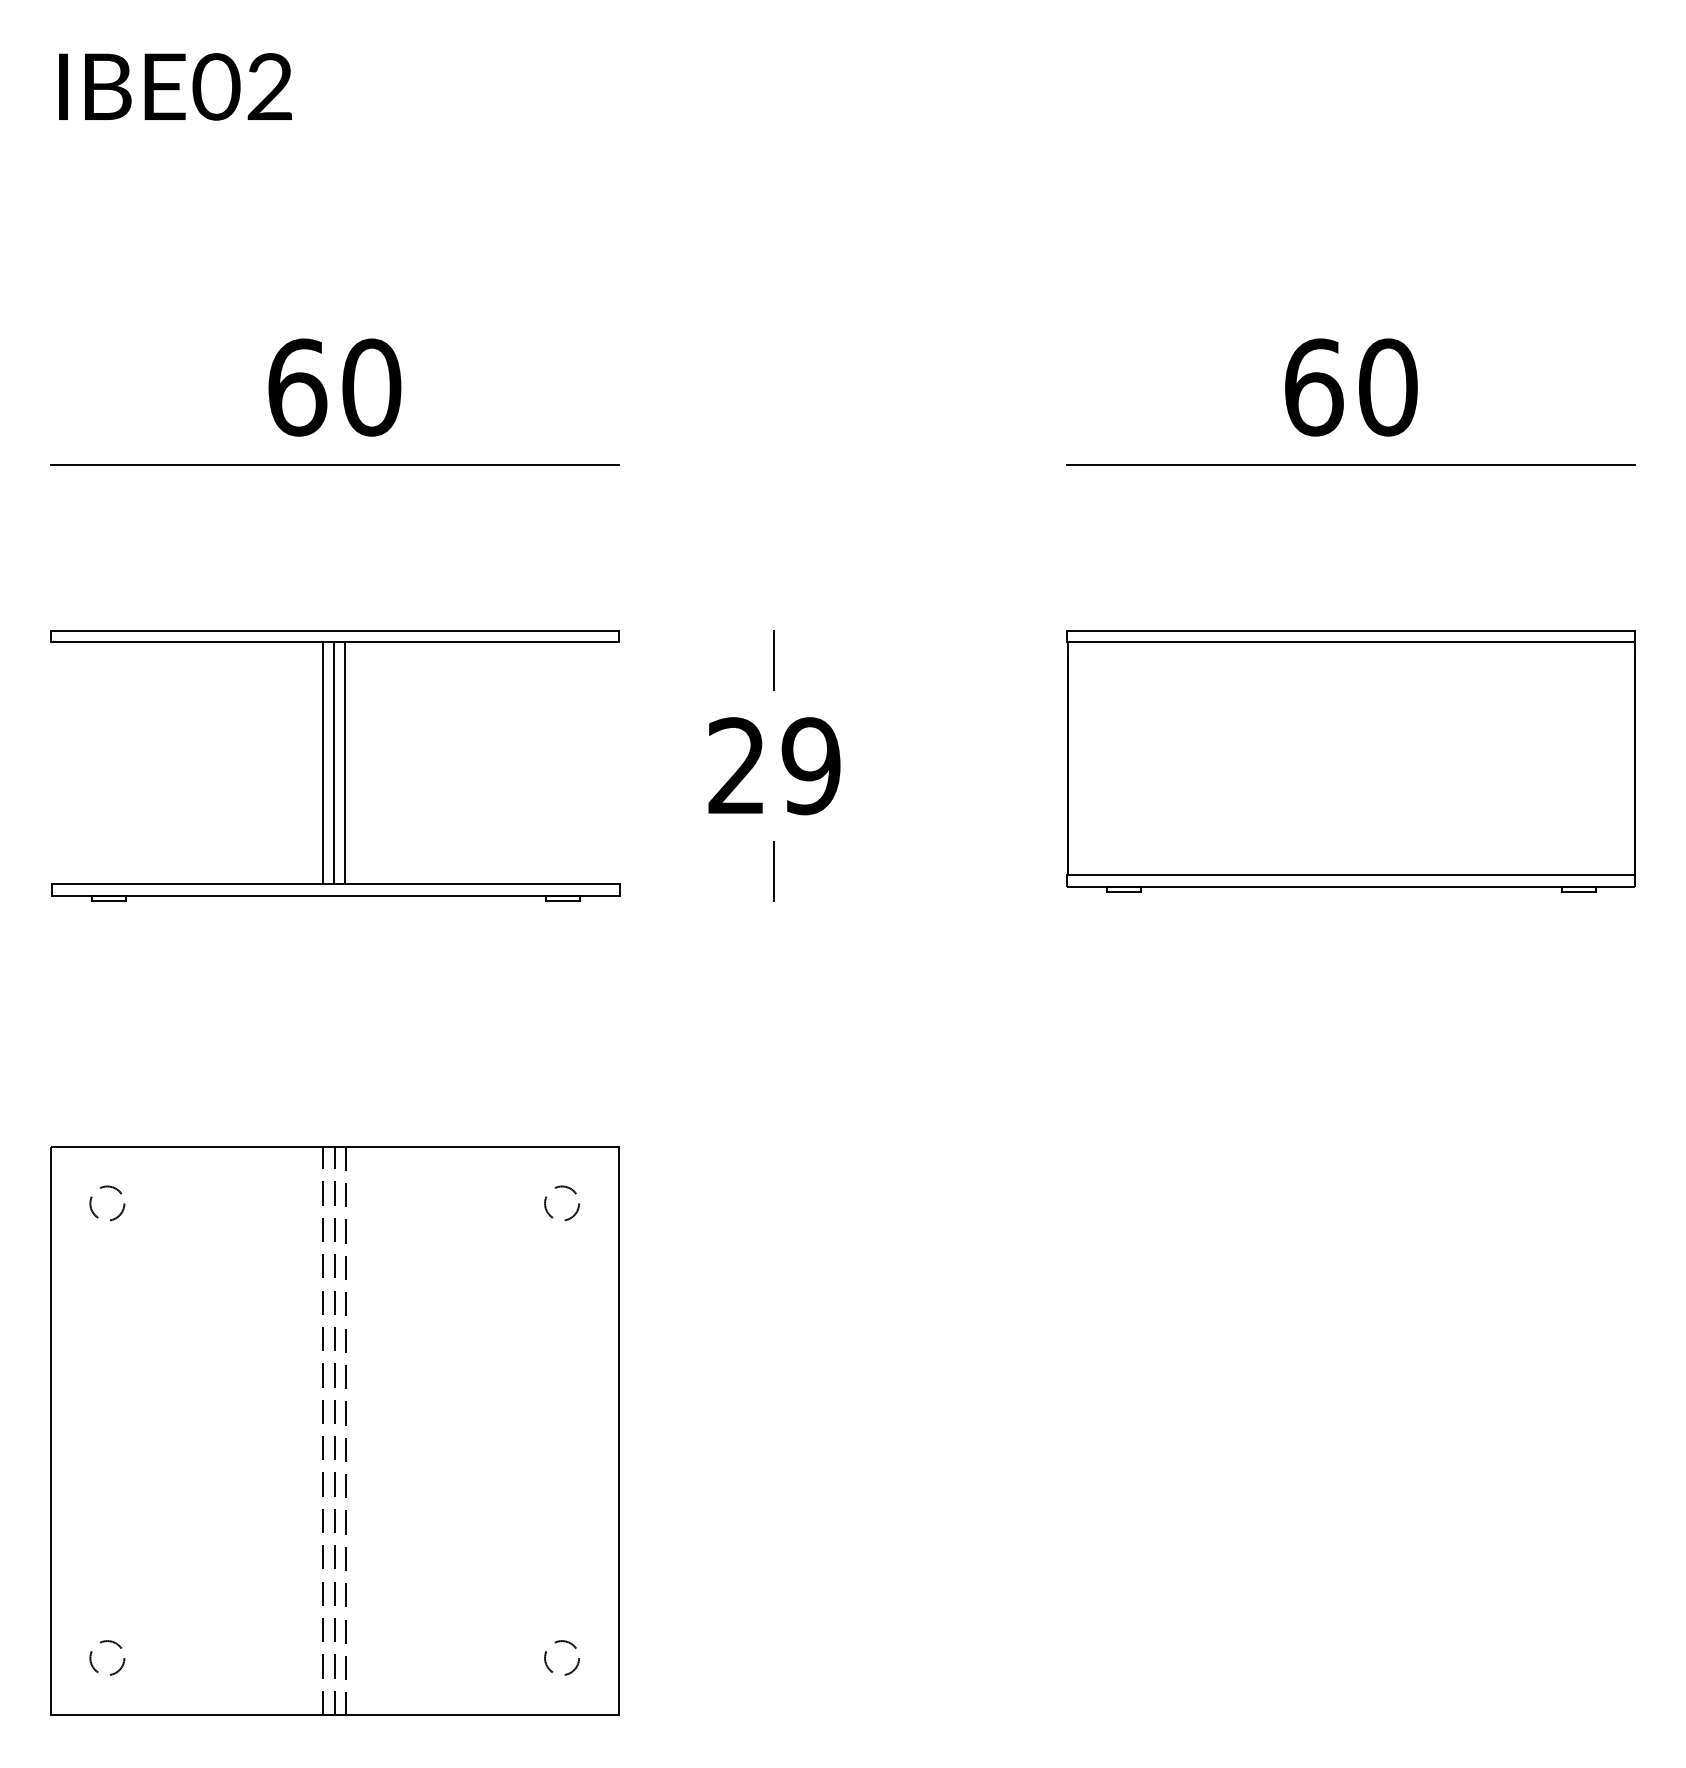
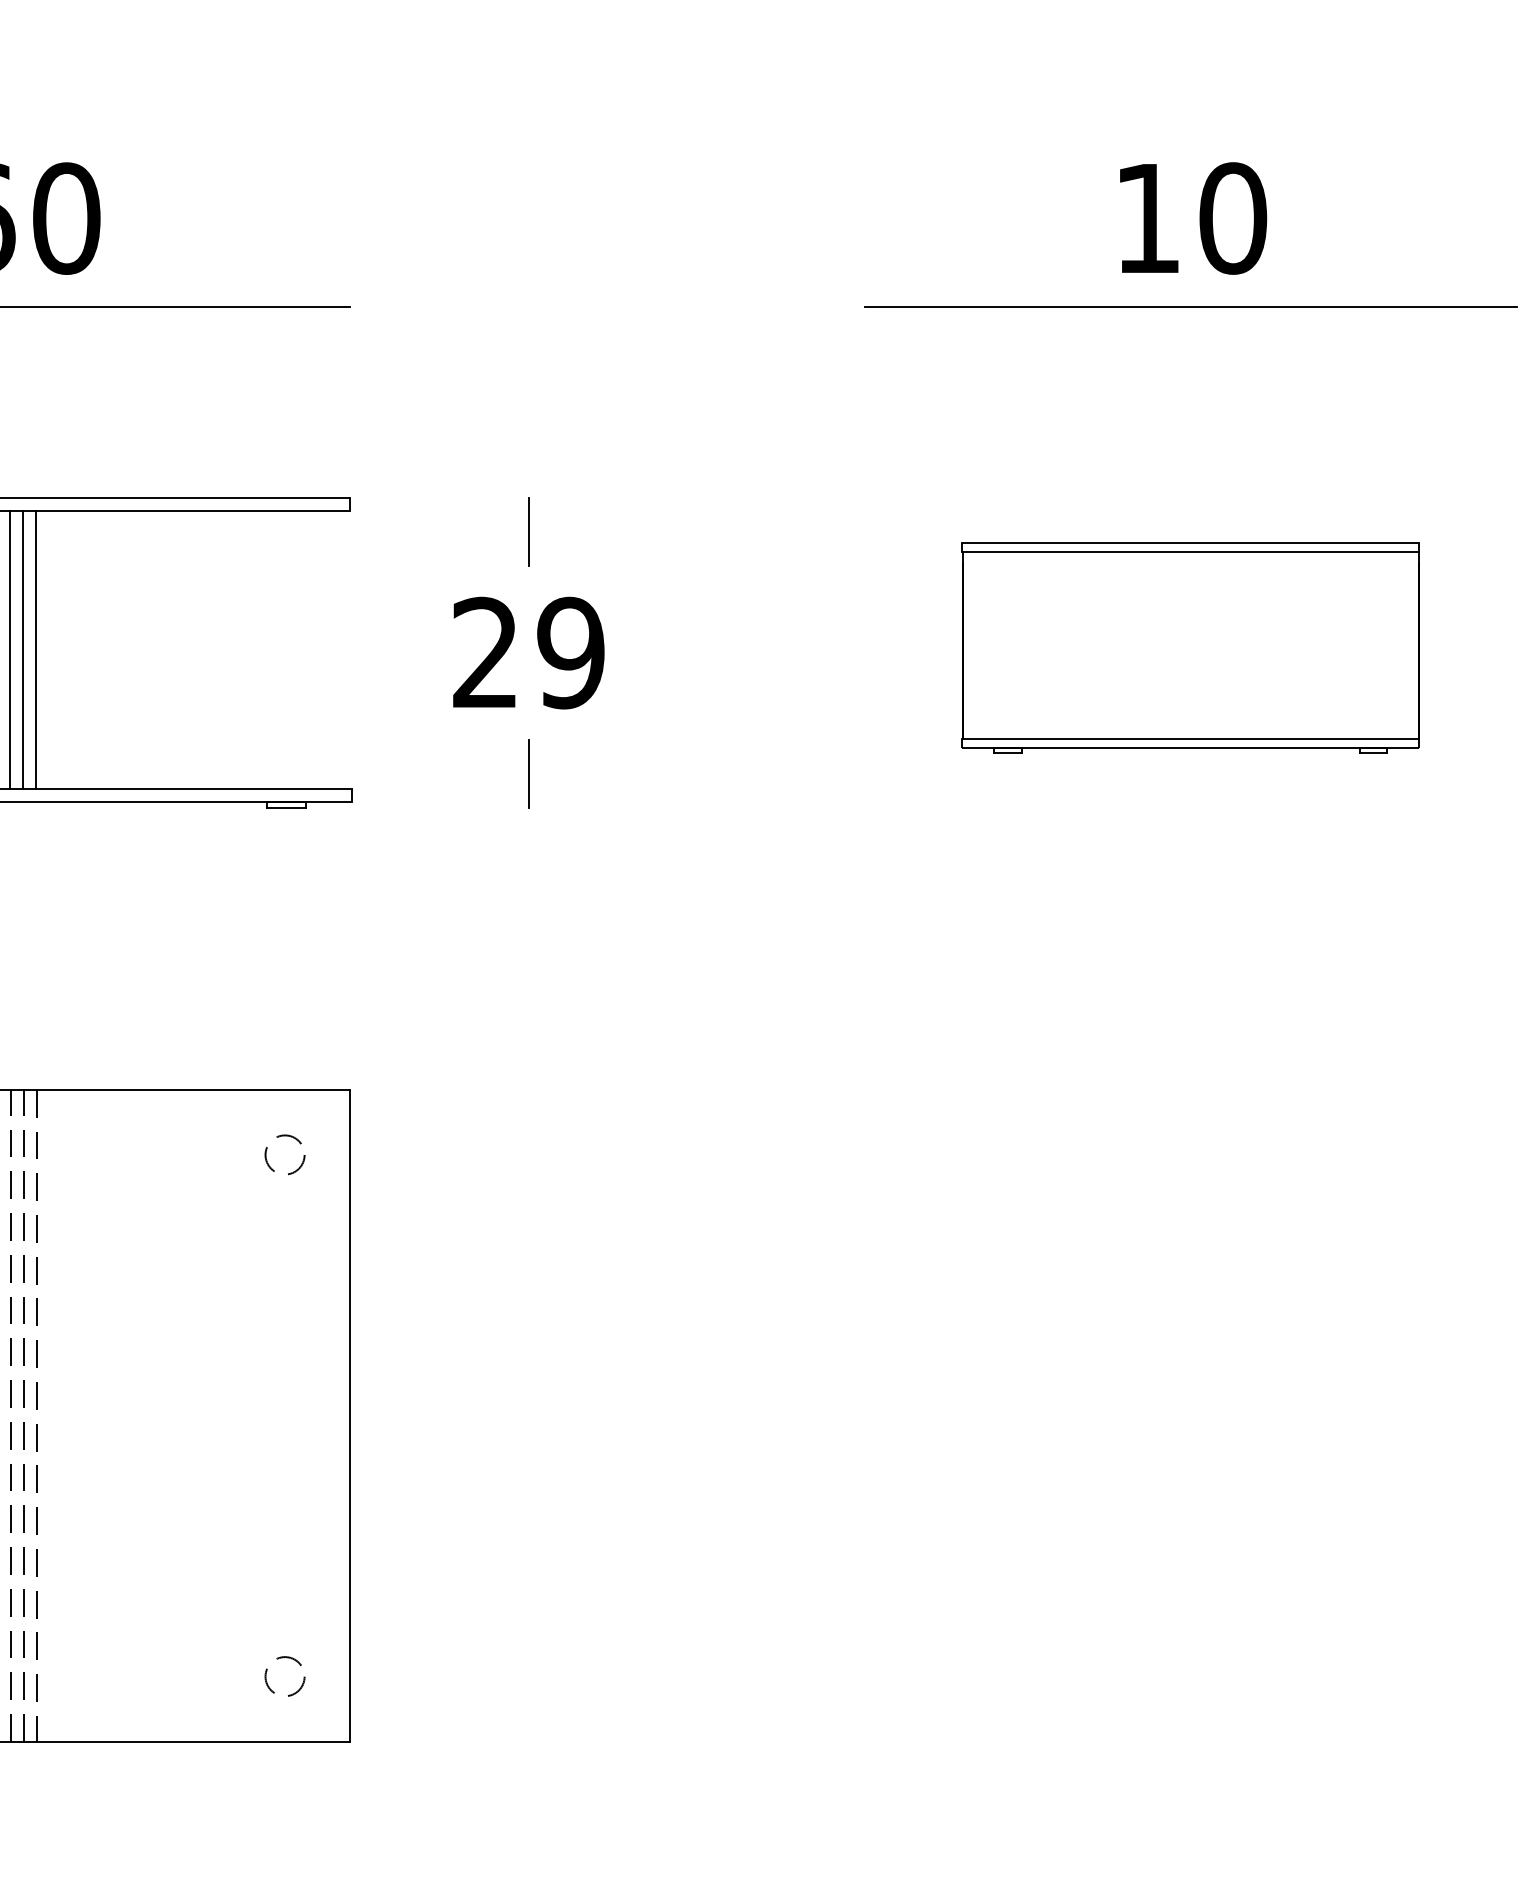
text: (1314, 387) -> (1148, 218), 60 -> 10
part: (1350, 761) -> (1189, 647), size x0.7

